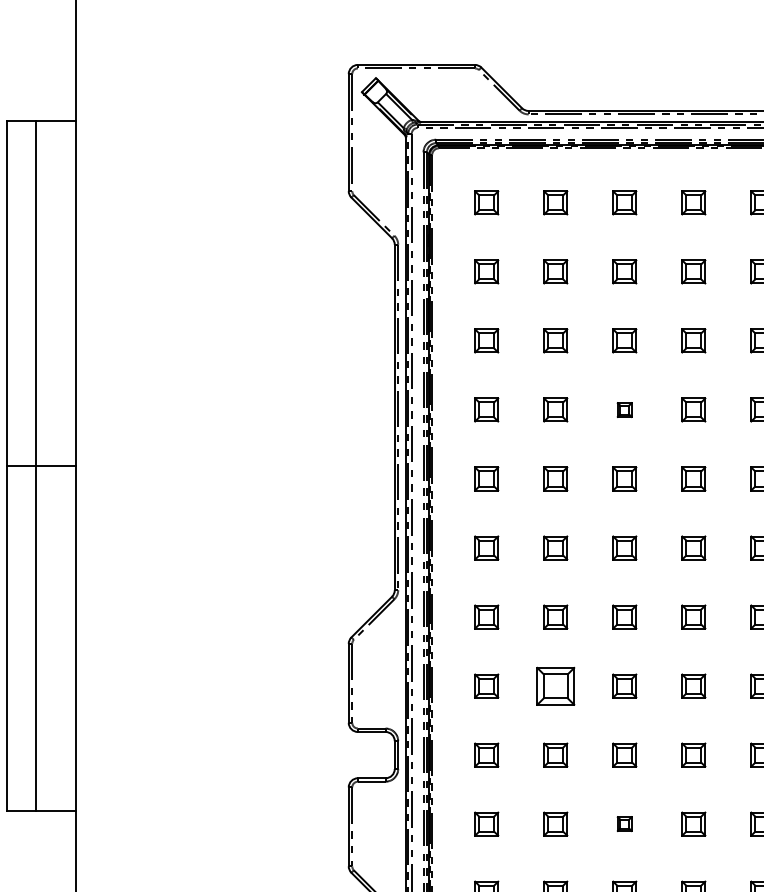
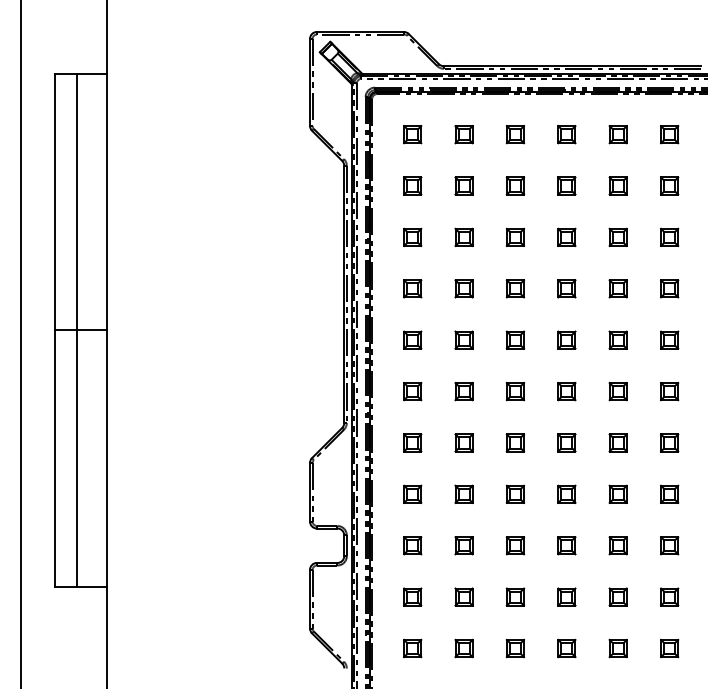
part: (624, 409) -> (515, 288), size x1.67
part: (554, 684) -> (463, 493), size x0.62
part: (624, 823) -> (515, 596), size x1.67

